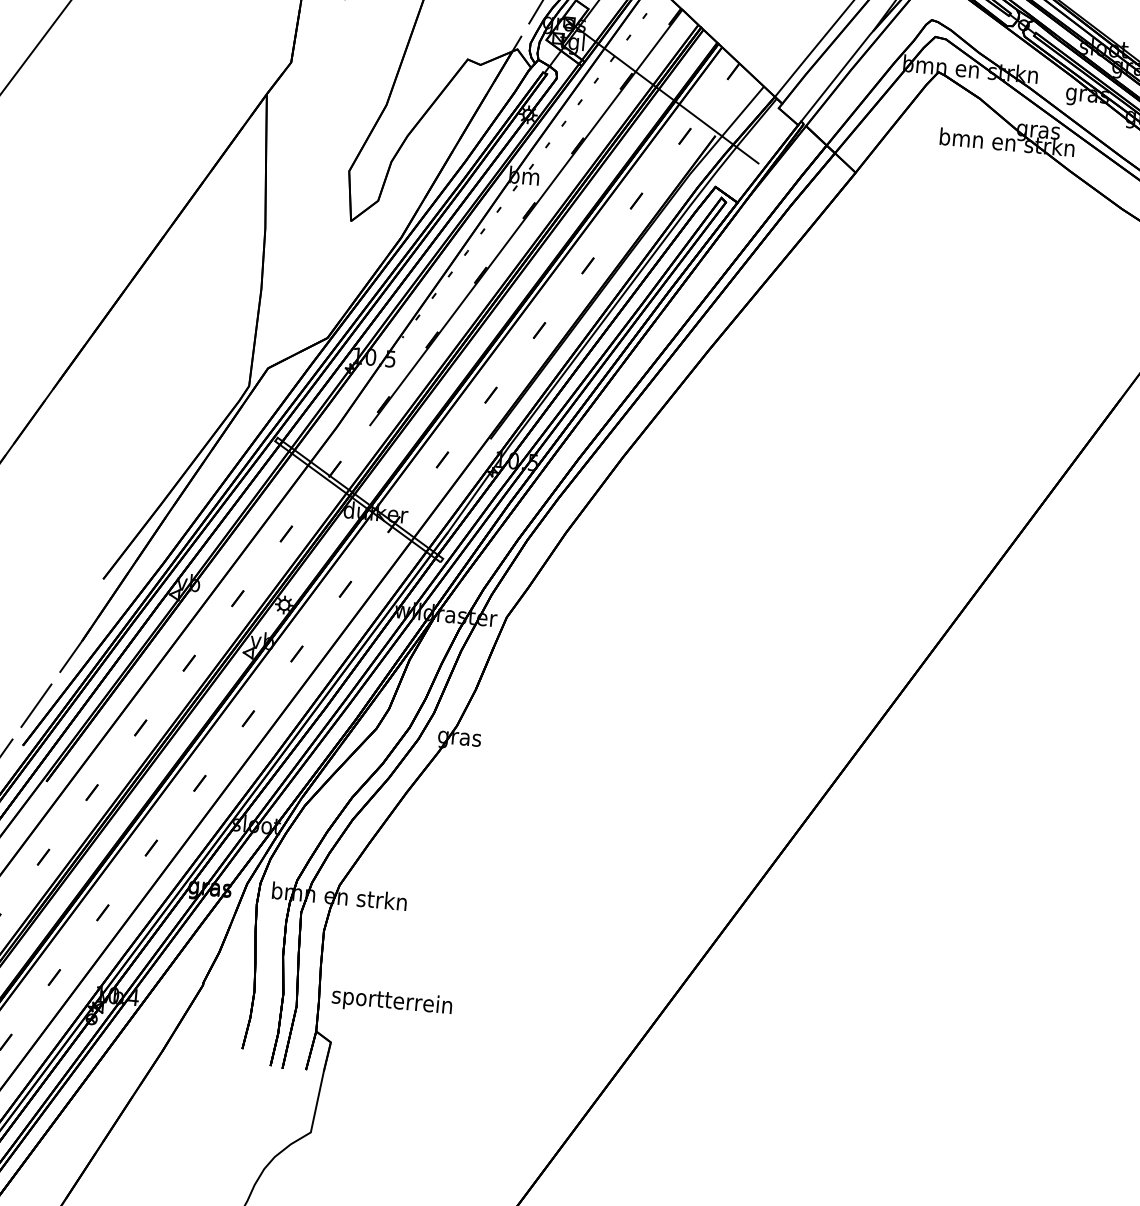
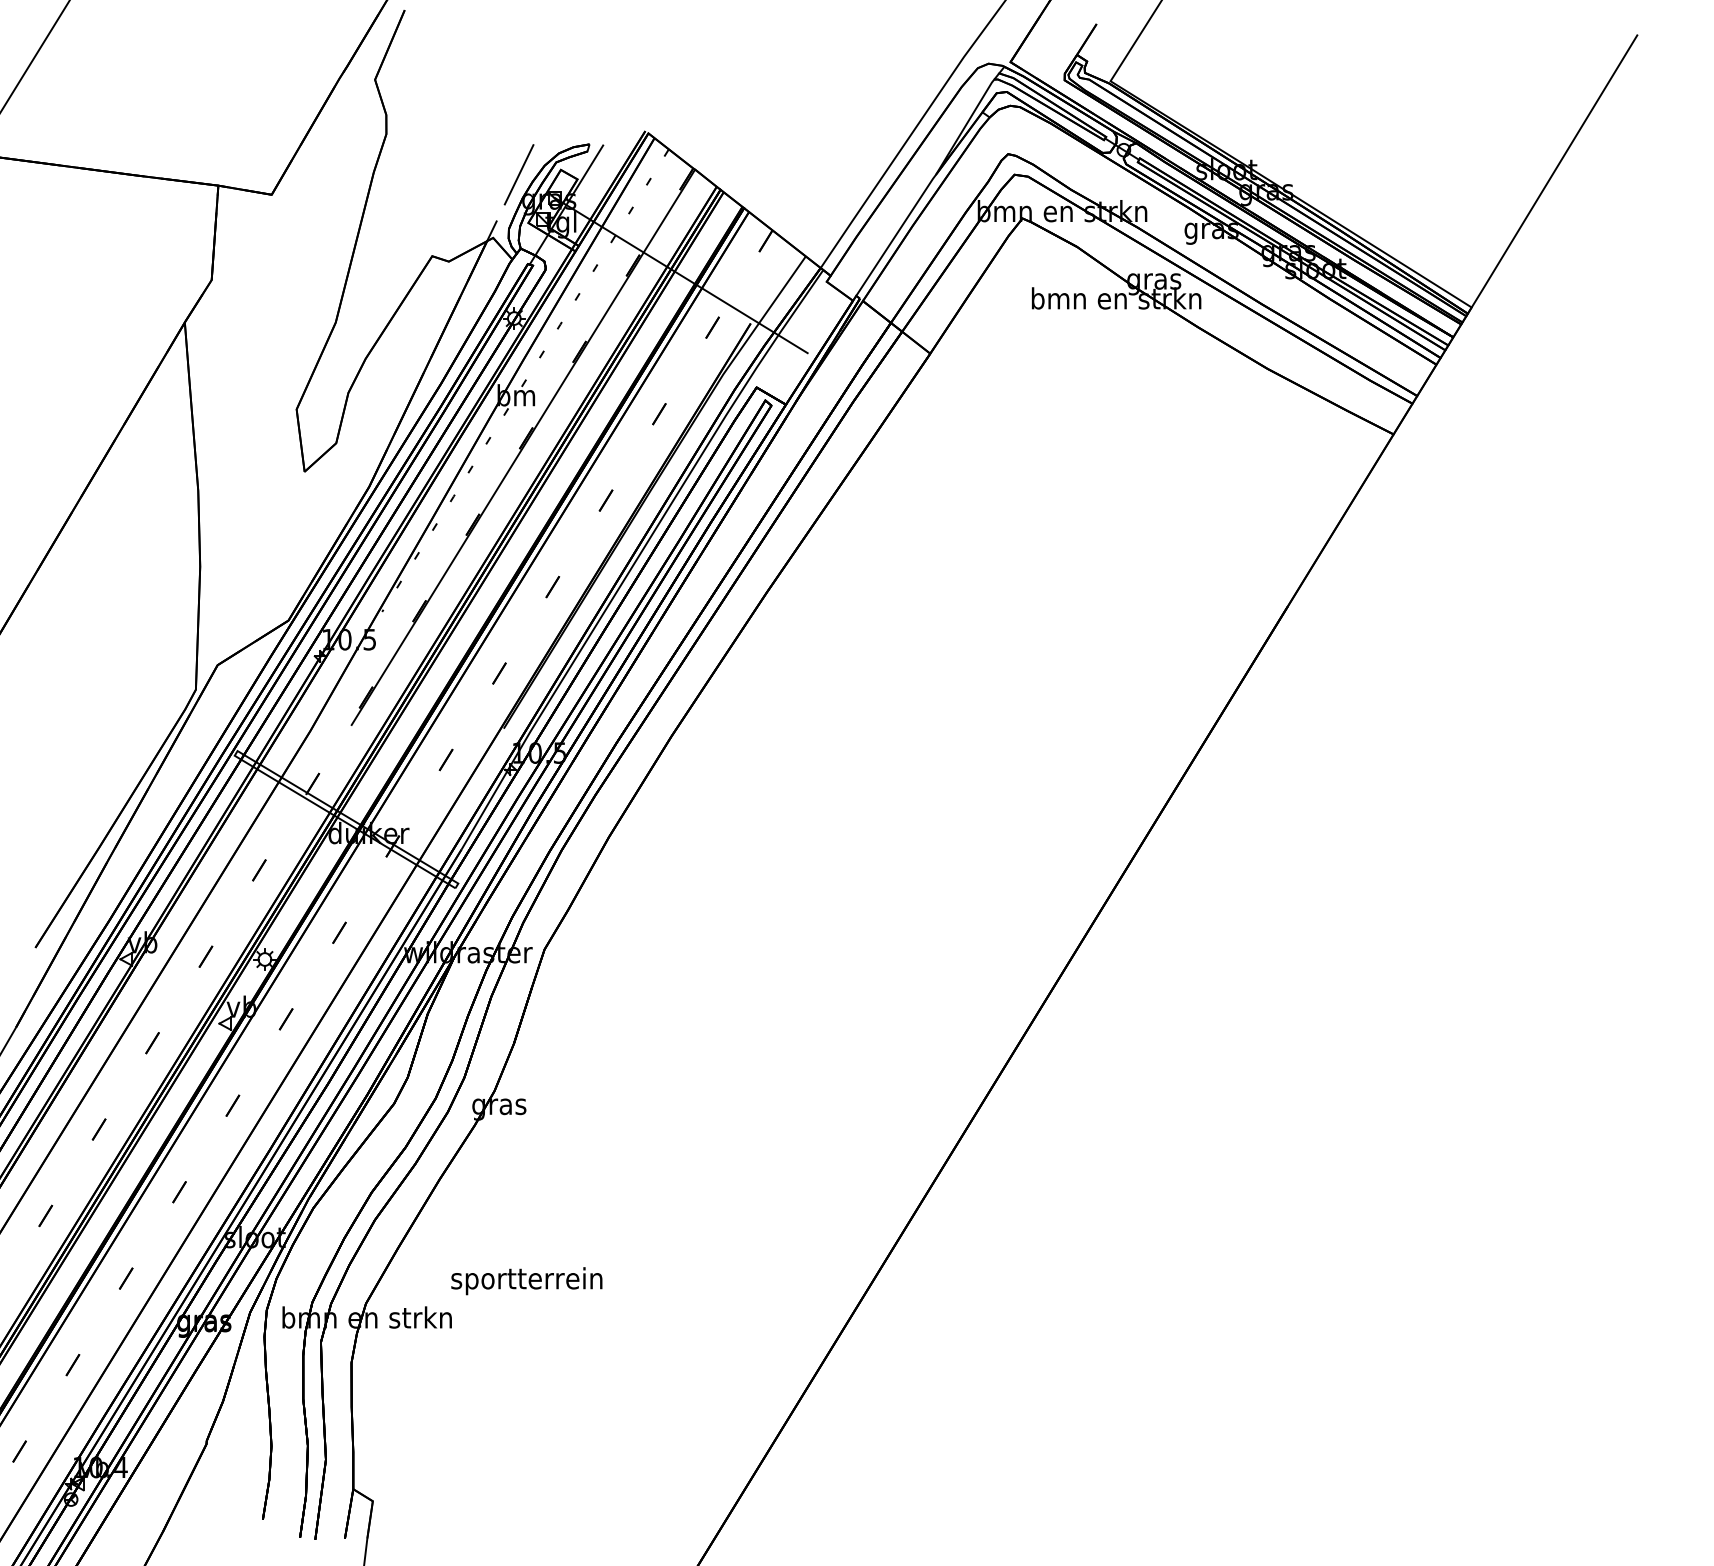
text: (391, 1002) -> (526, 1281), moved

